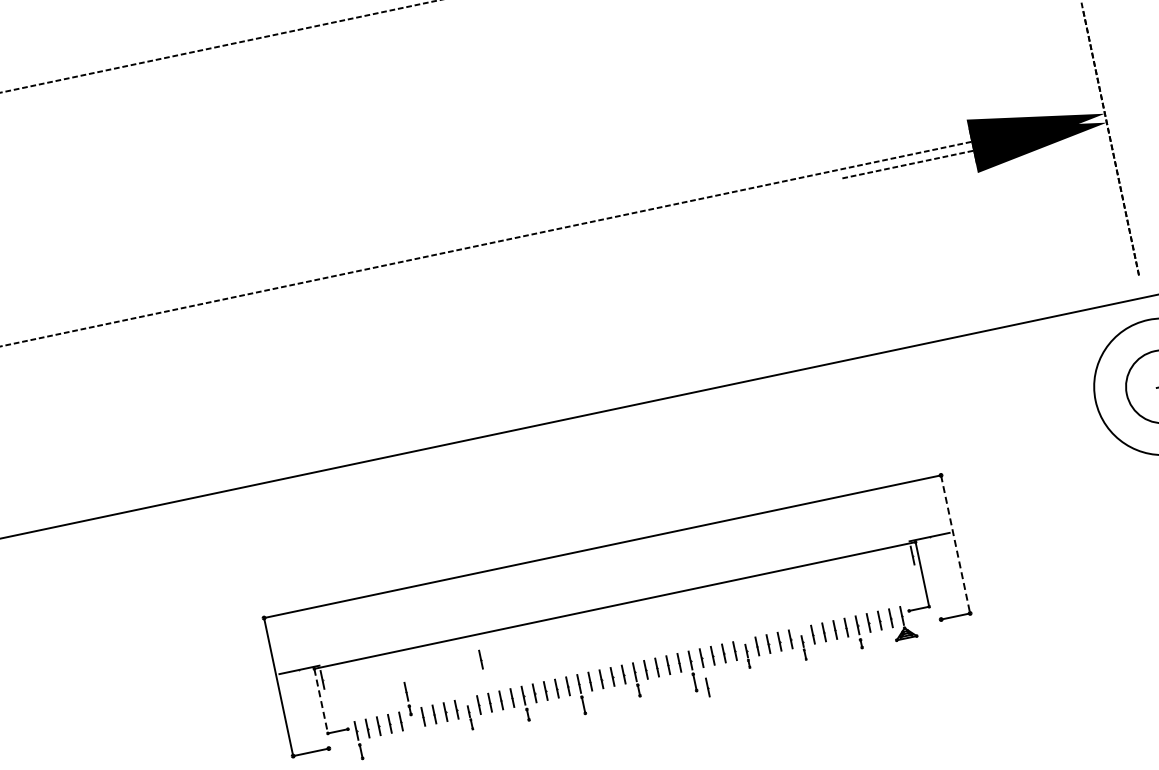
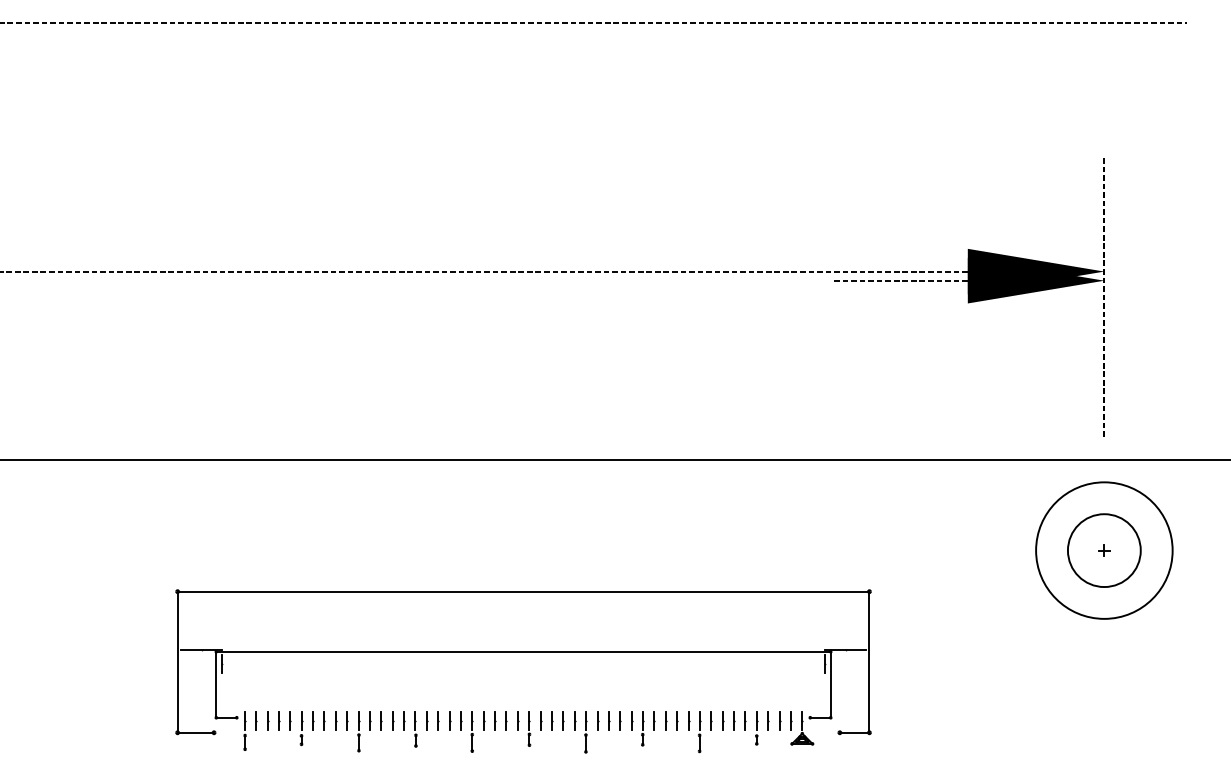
line: (955, 544) -> (869, 662), dashed -> solid
part: (803, 648) -> (699, 732), size x1.67
part: (747, 656) -> (642, 728), size x1.43
line: (481, 659) -> (381, 676), removed
line: (708, 686) -> (598, 750), removed
part: (407, 698) -> (301, 728), moved
line: (321, 700) -> (216, 684), dashed -> solid
part: (469, 717) -> (358, 731), size x1.67

